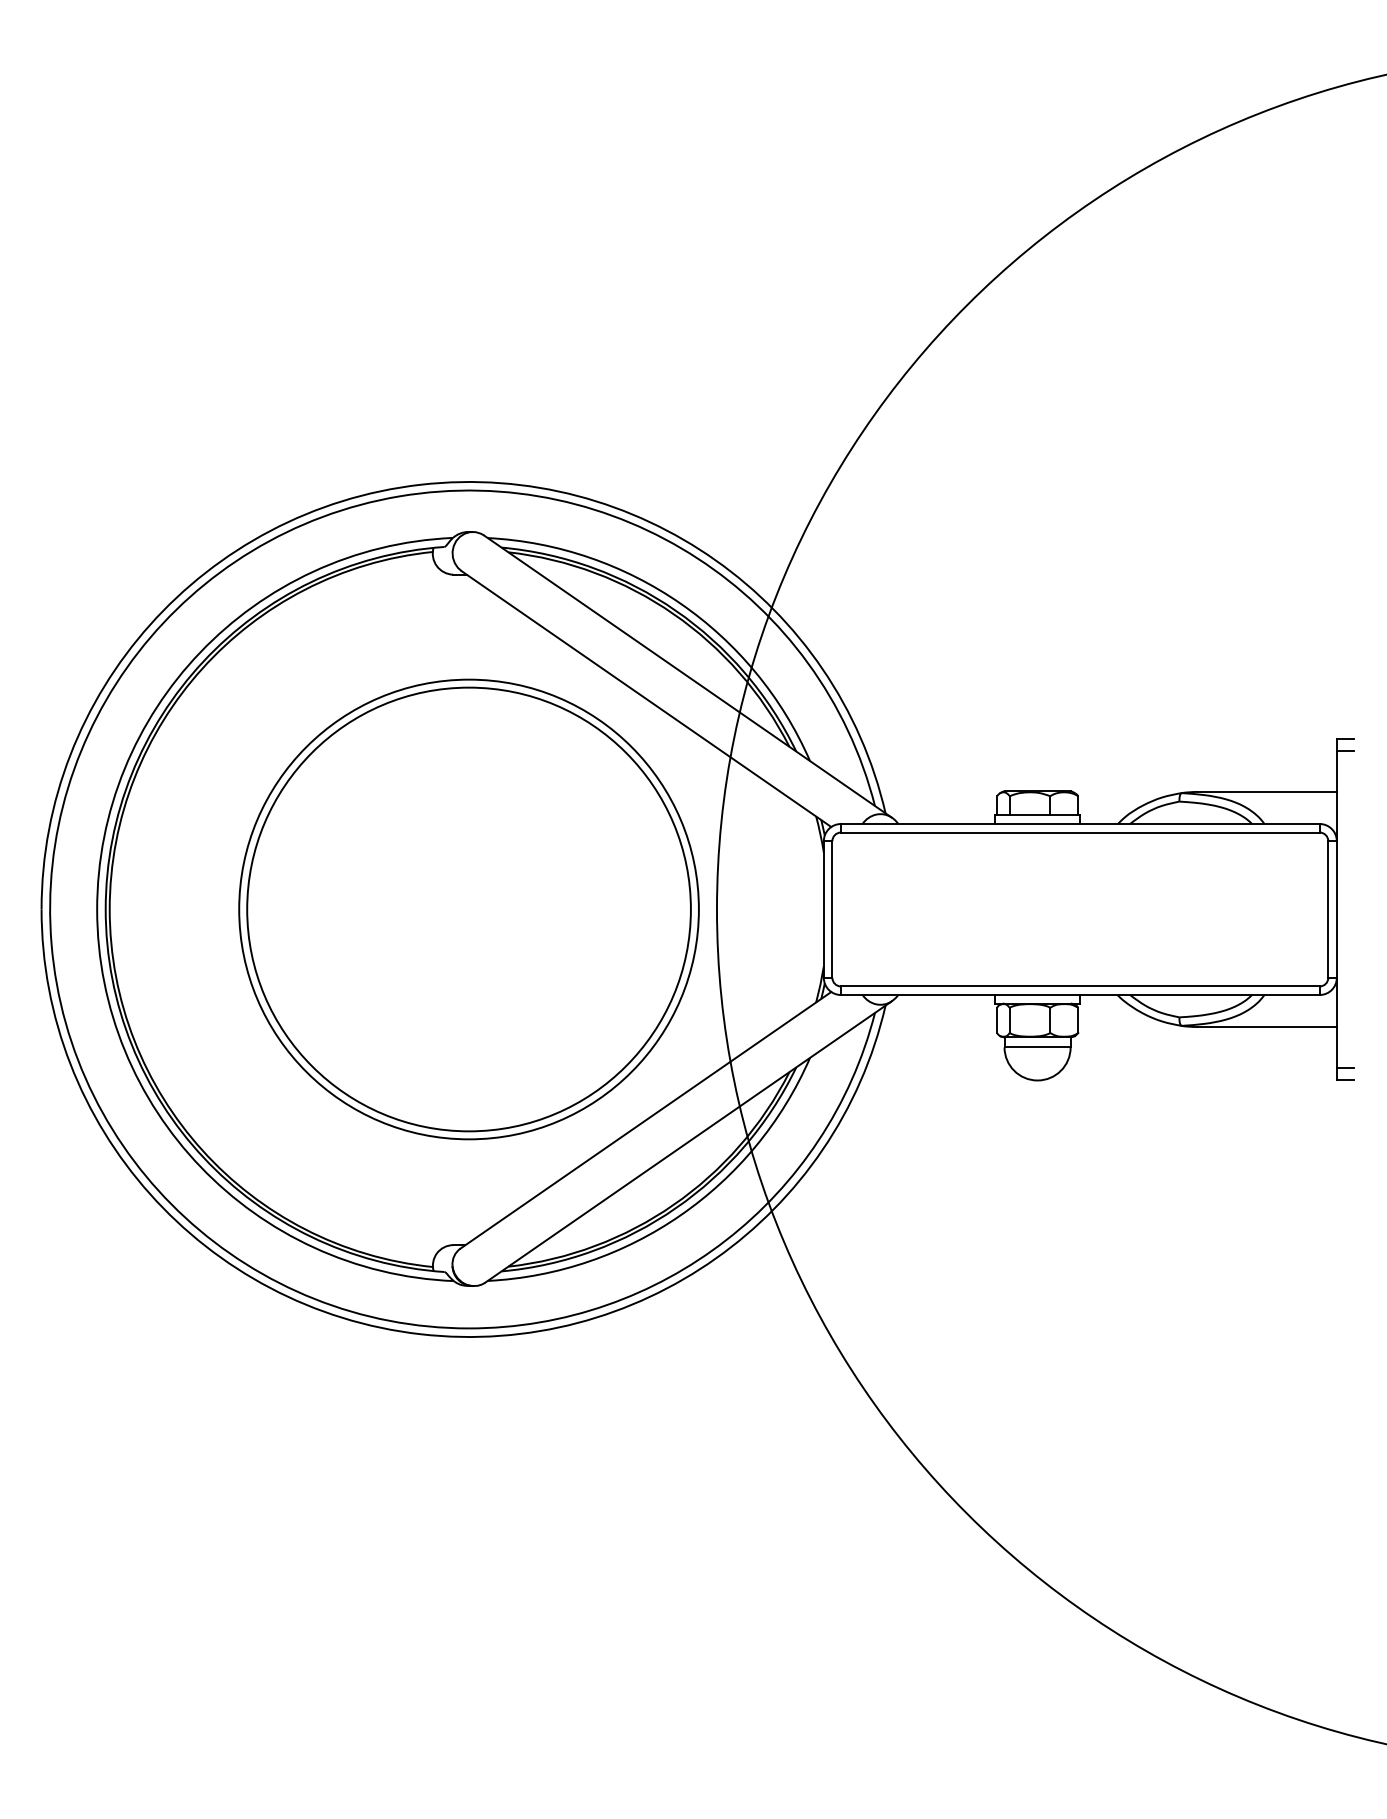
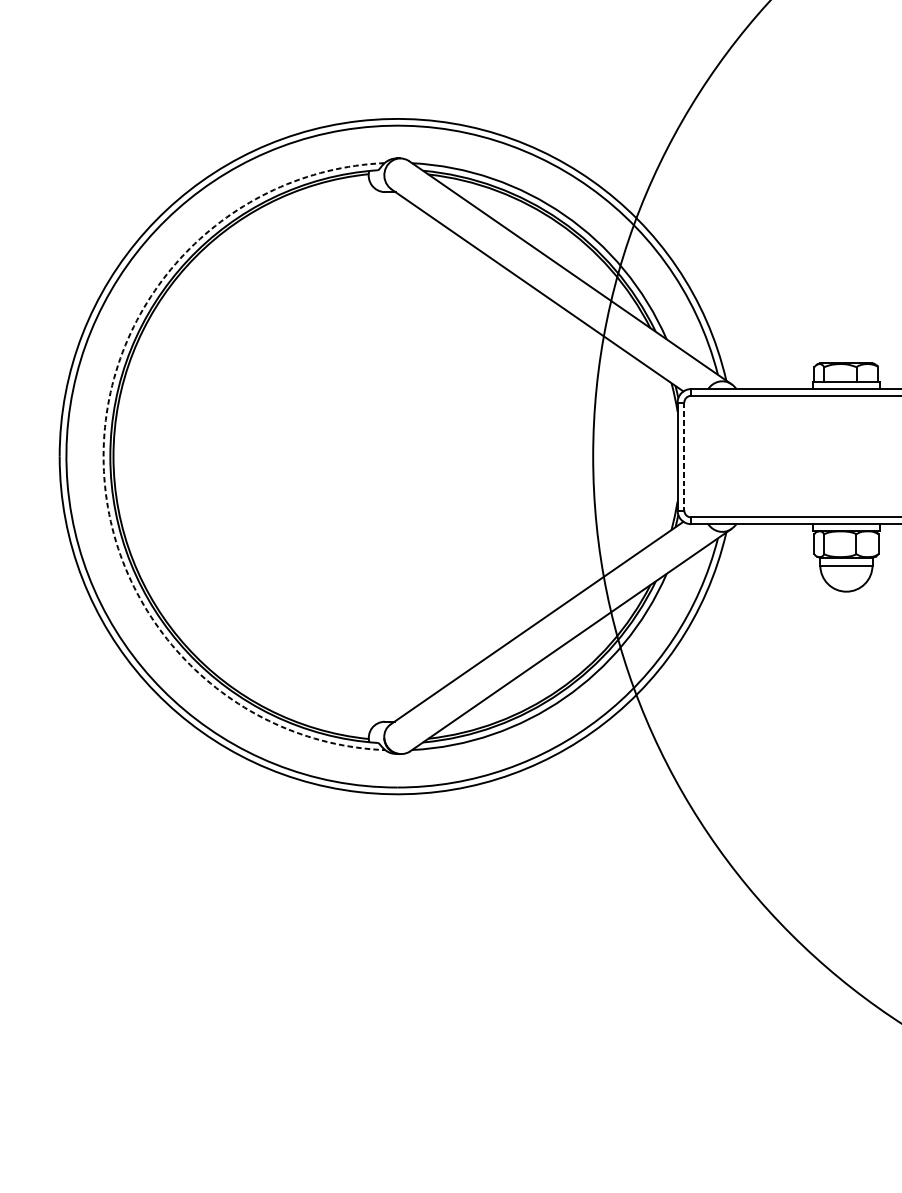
arc: (97, 909) -> (103, 456), solid -> dashed
part: (468, 909) -> (396, 456), removed
line: (832, 910) -> (684, 457), solid -> dashed

